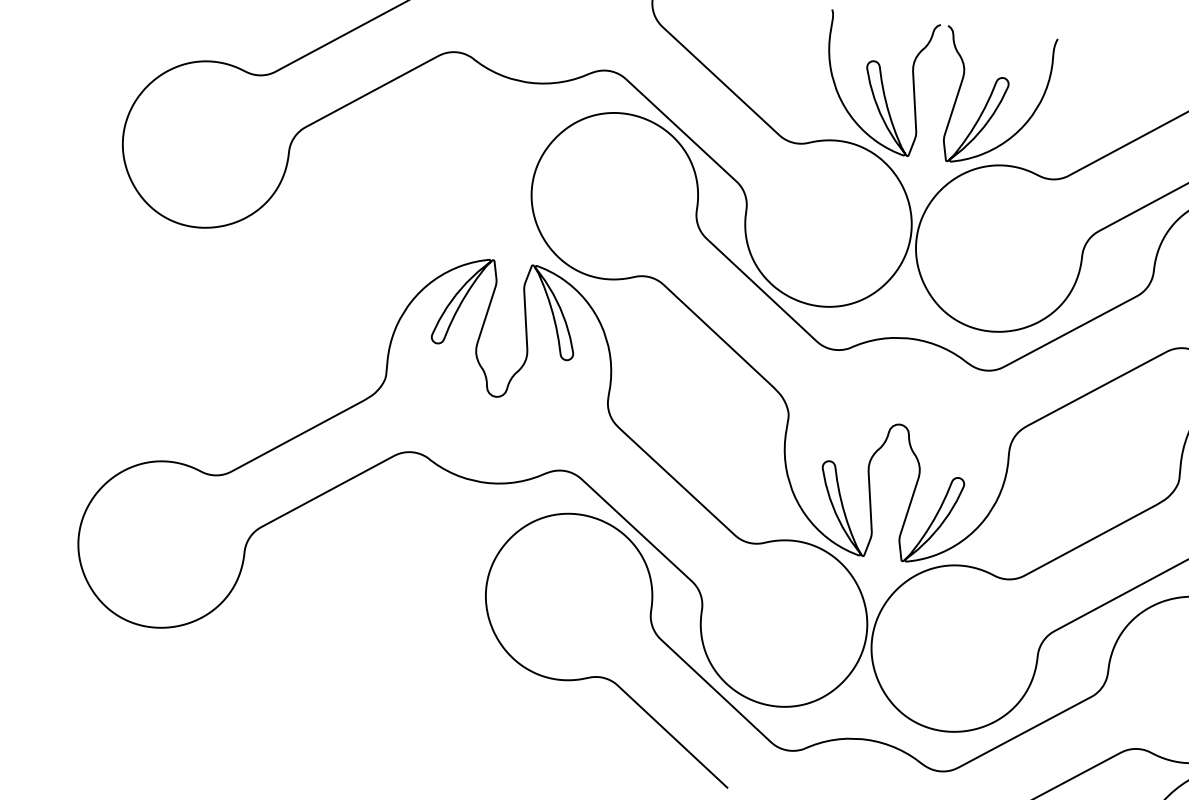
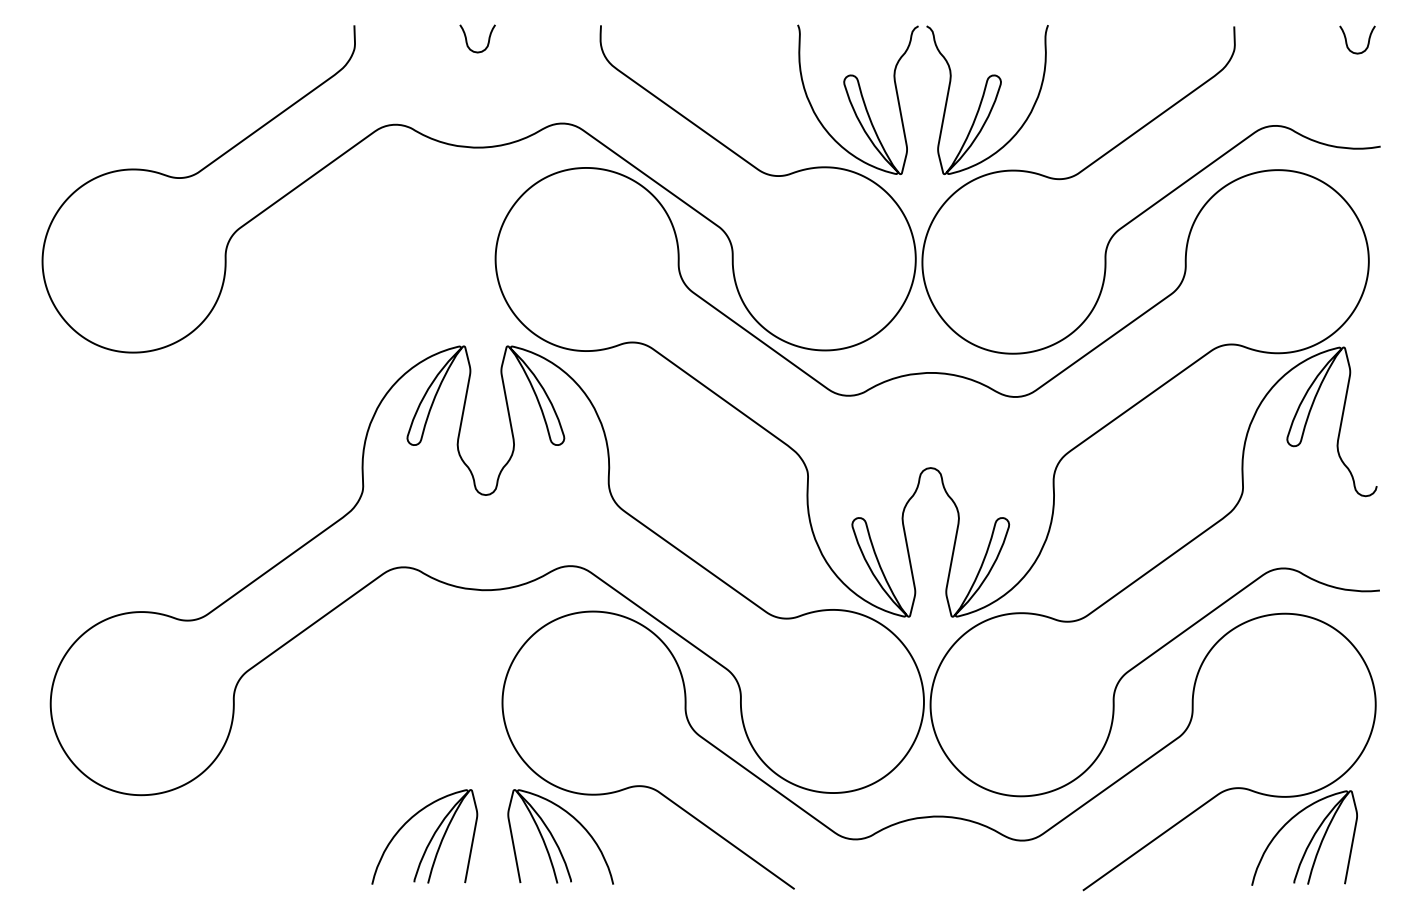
part: (404, 701) -> (429, 840), added
part: (523, 713) -> (560, 836), added

